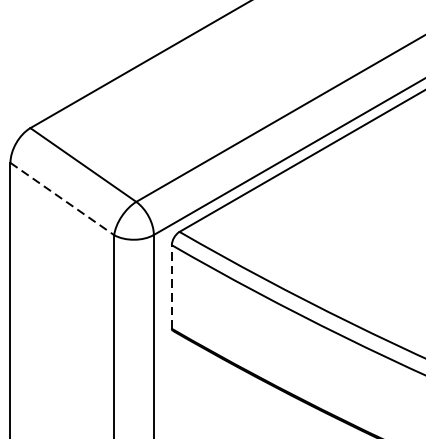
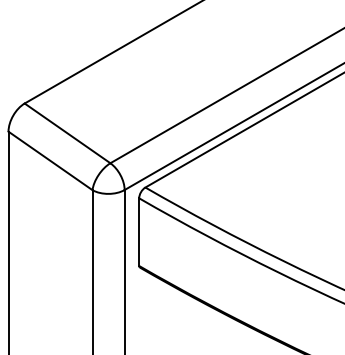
line: (62, 199) -> (50, 161), dashed -> solid
line: (172, 287) -> (139, 232), dashed -> solid

